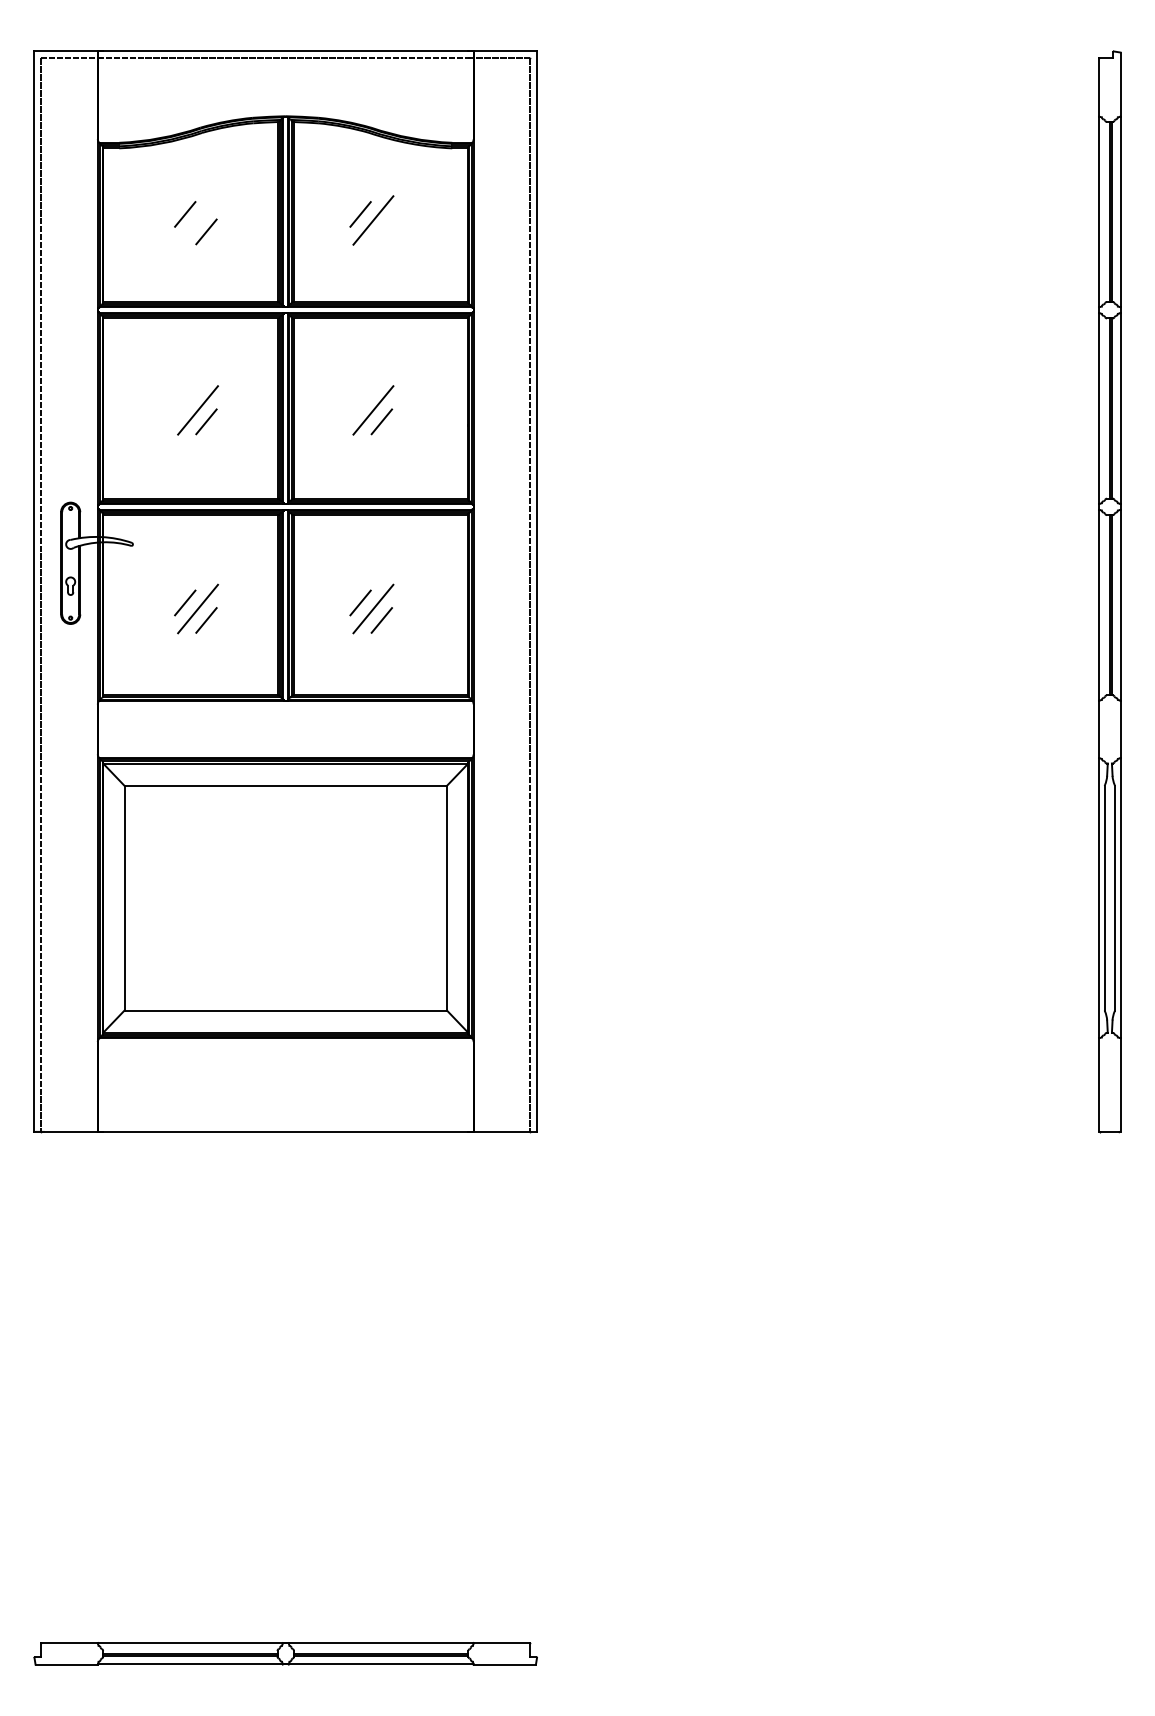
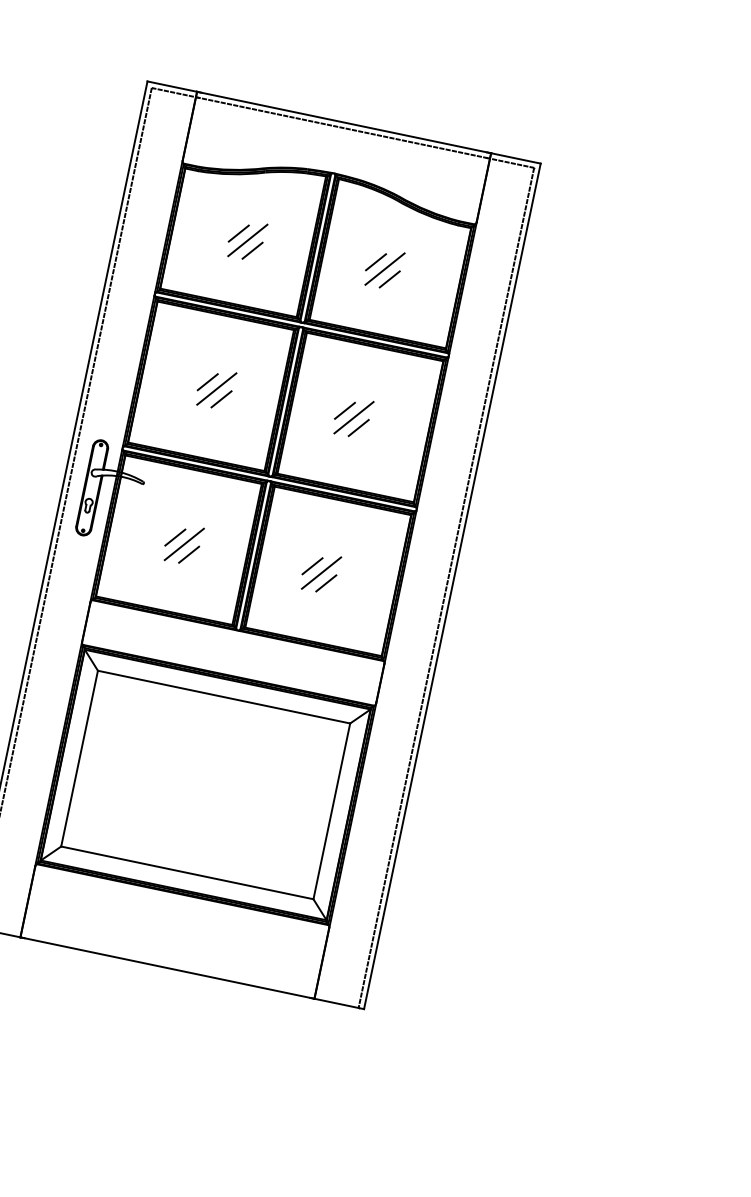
line: (198, 220) -> (248, 240), added
line: (381, 231) -> (389, 279), added
line: (185, 404) -> (207, 382), added
line: (360, 404) -> (344, 410), added

